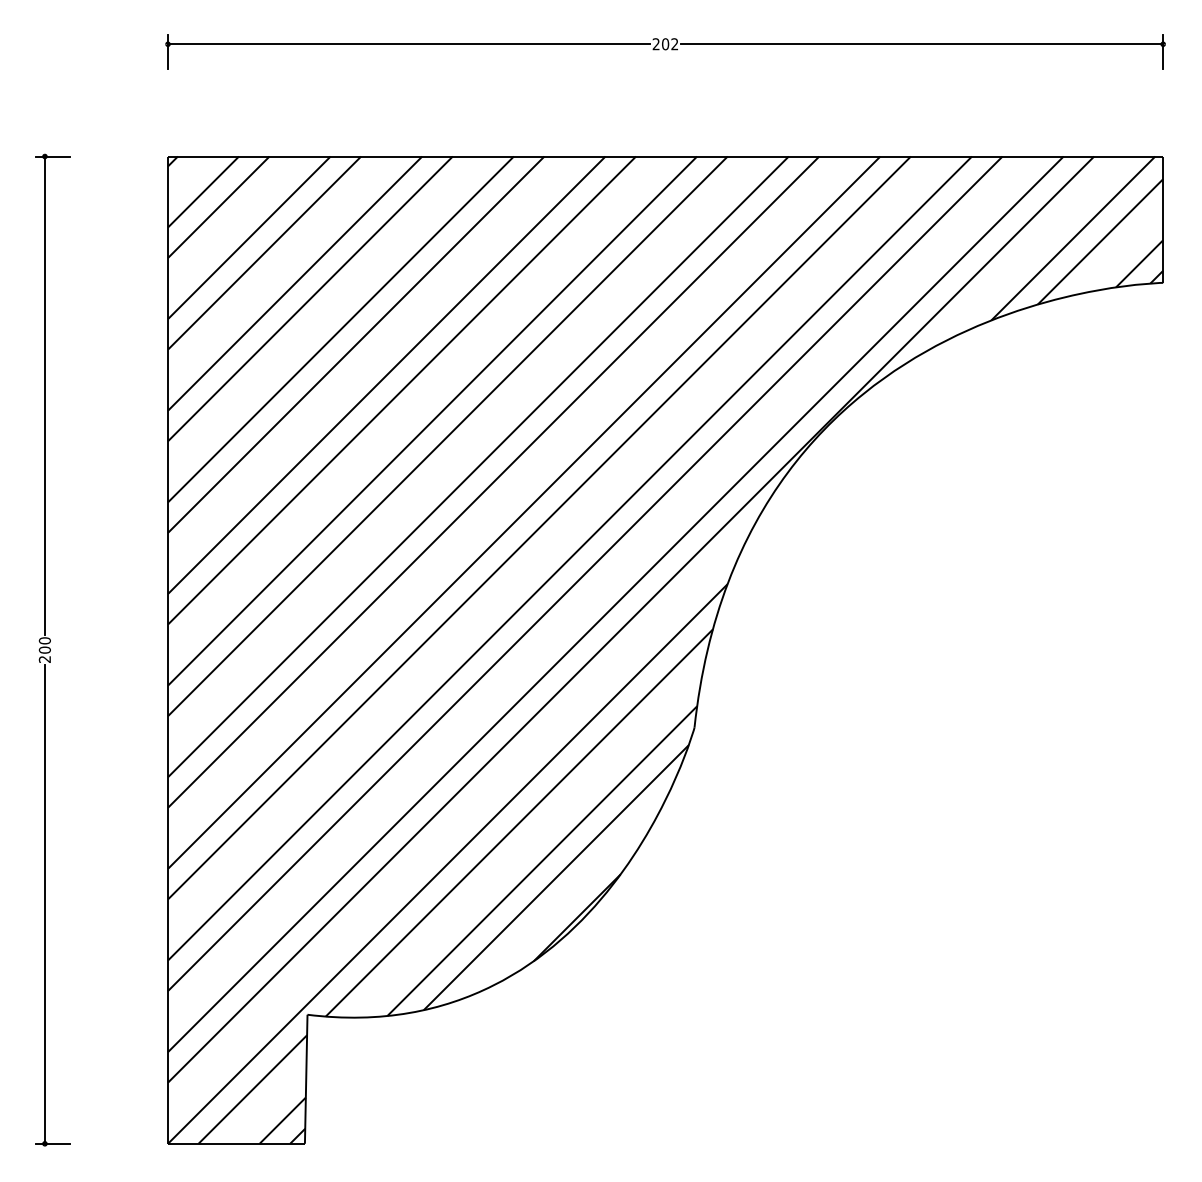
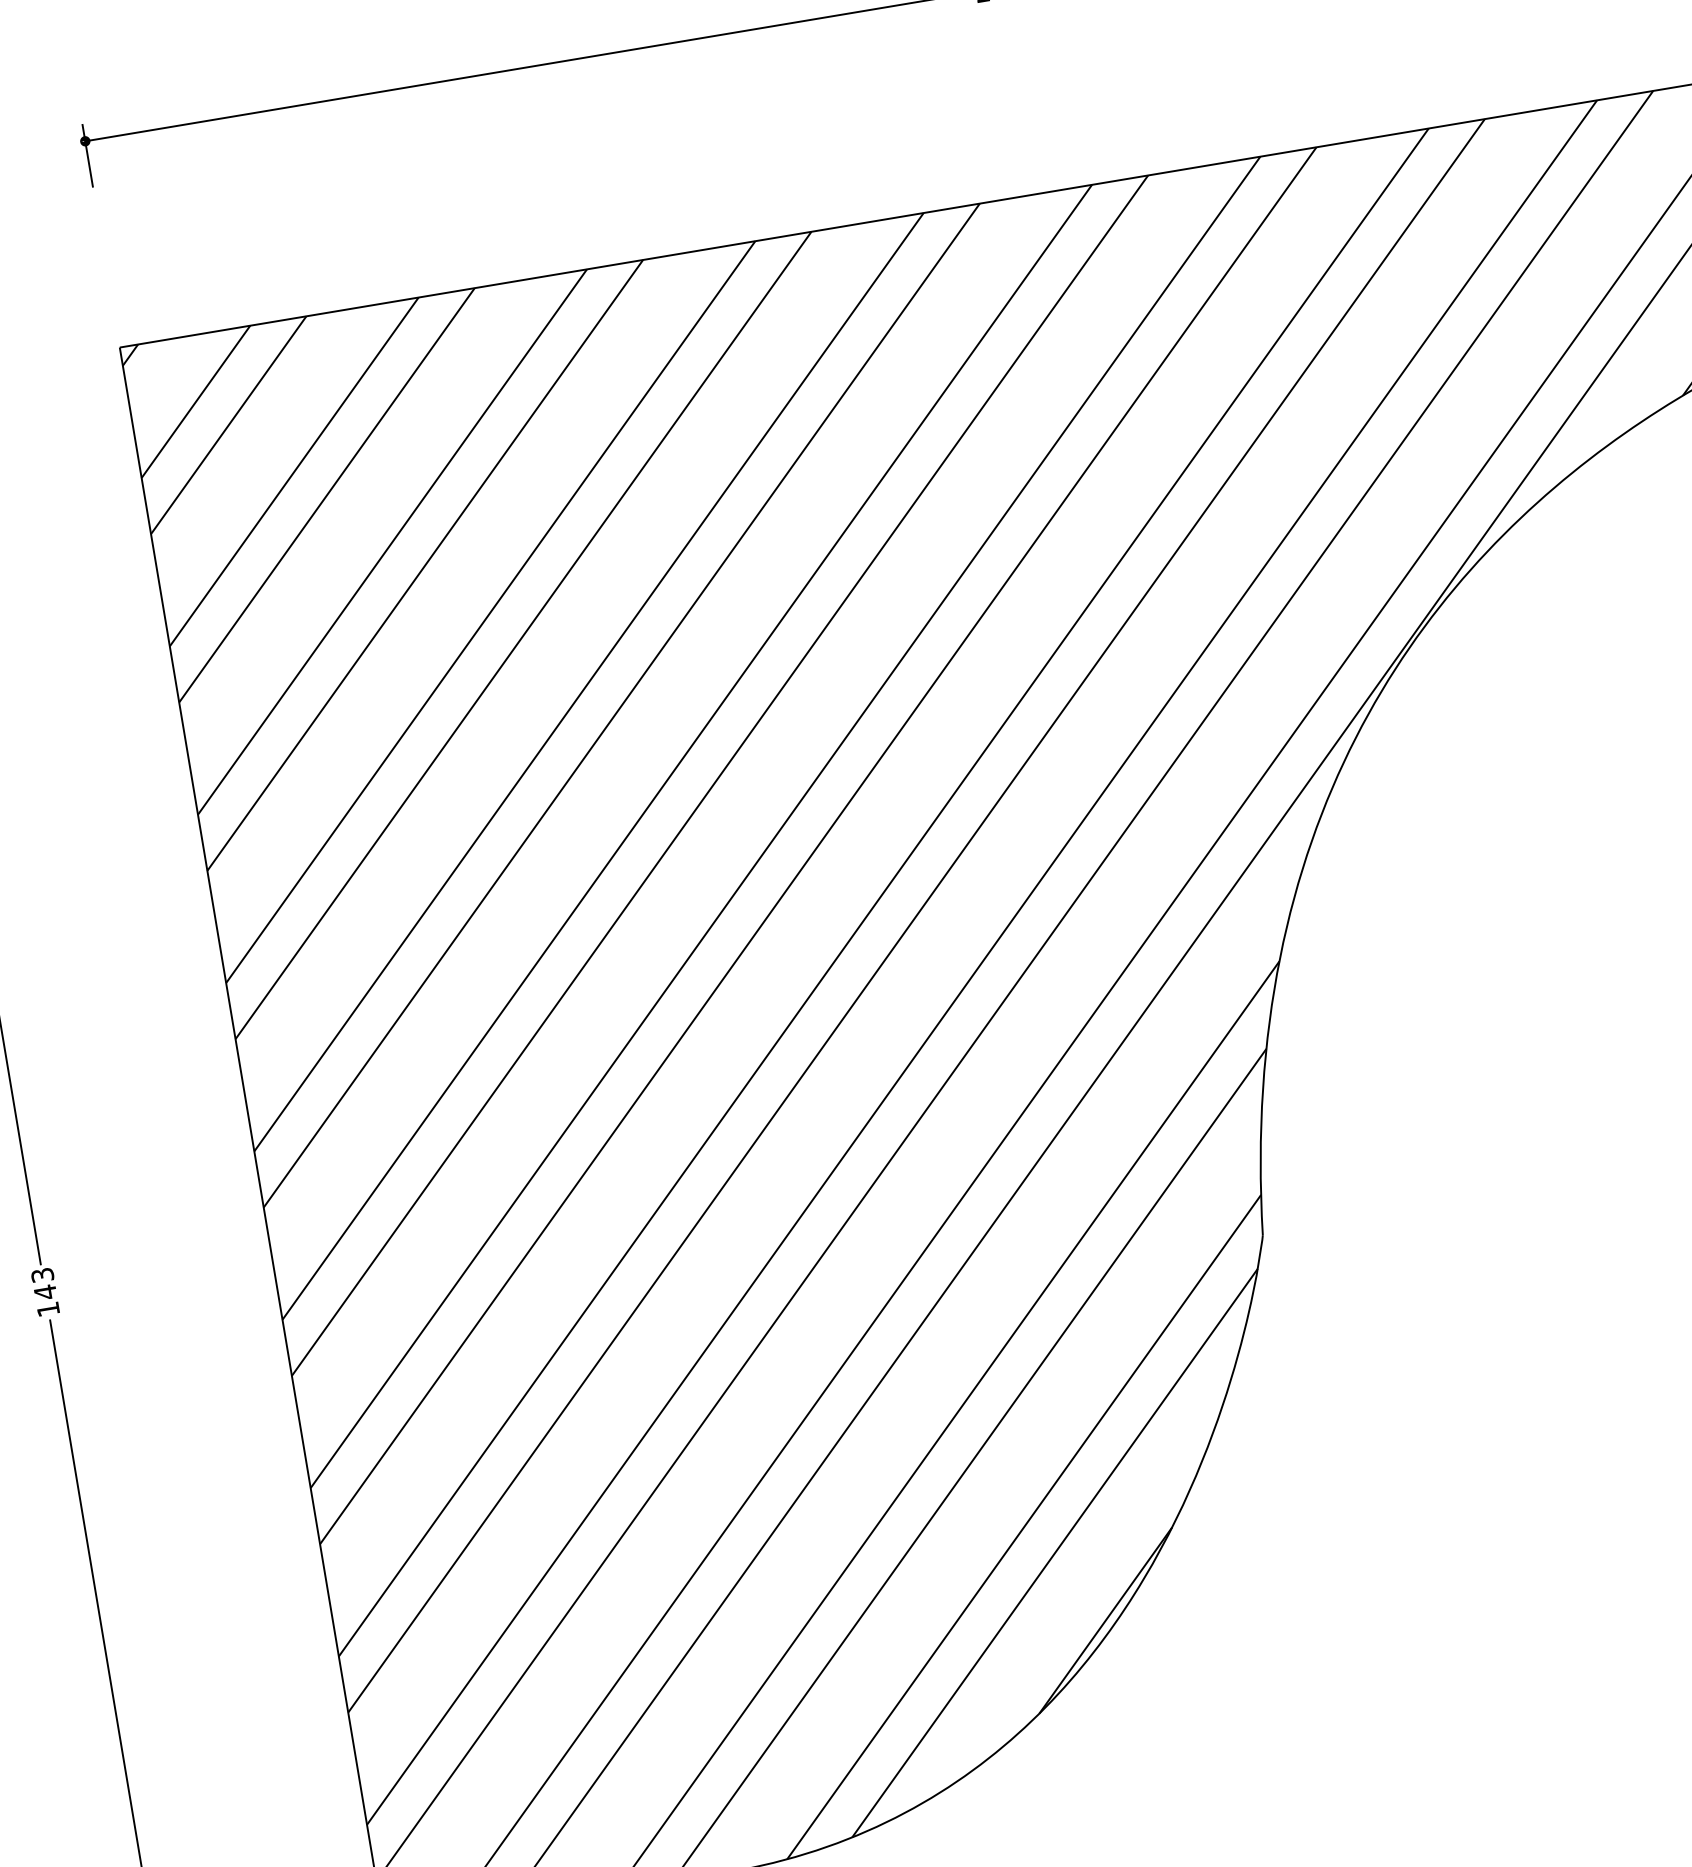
text: (44, 649) -> (44, 1291), 200 -> 143

